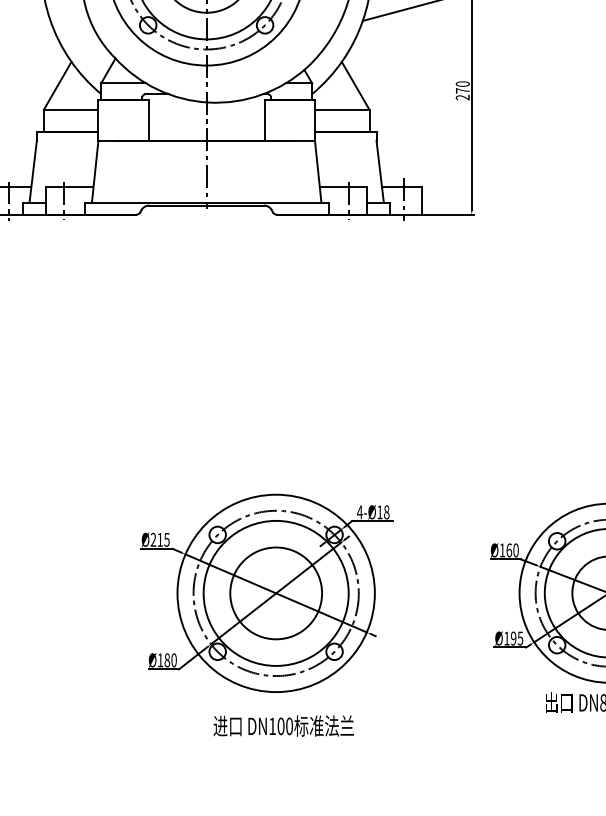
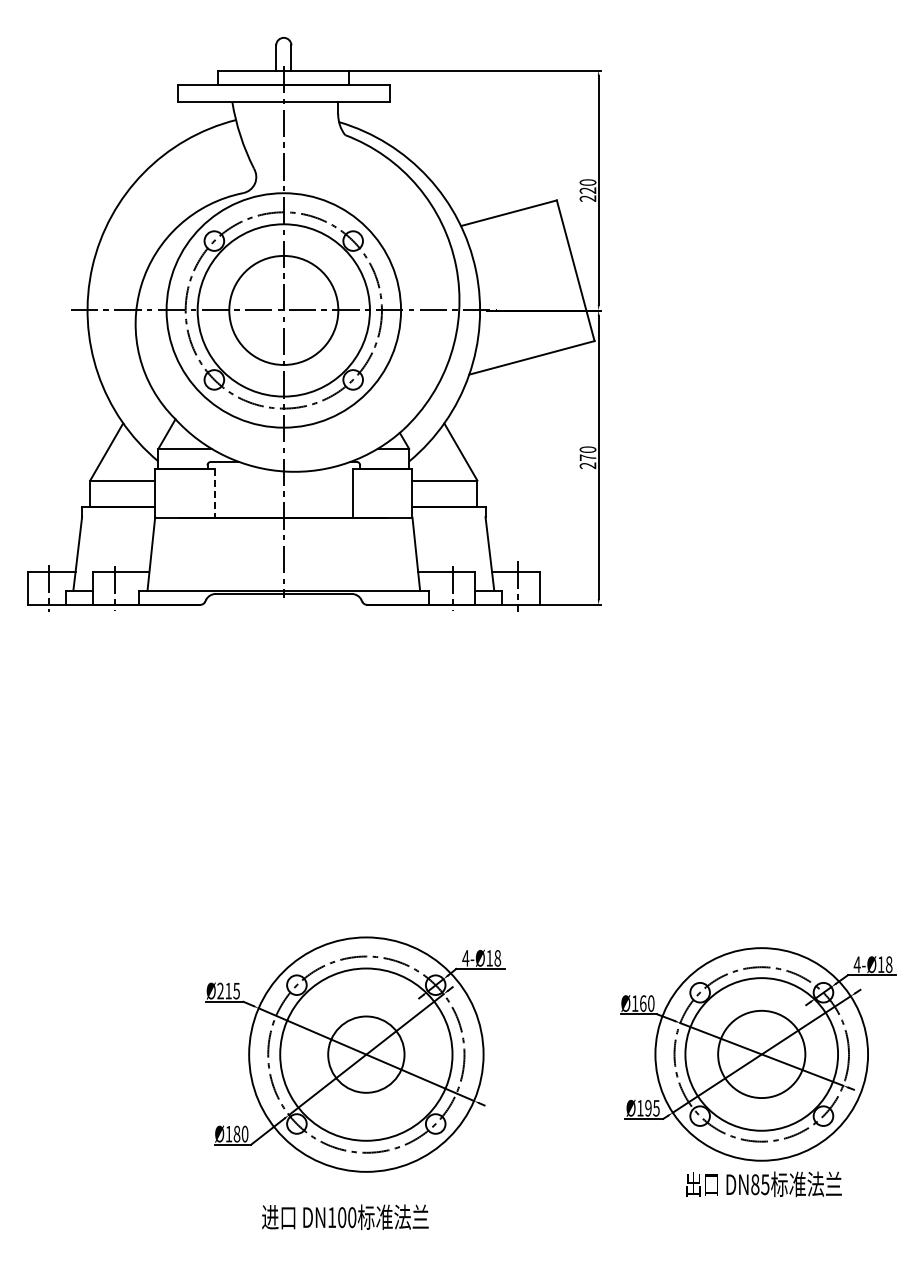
line: (149, 120) -> (215, 493), solid -> dashed
circle: (275, 593) -> (365, 1054), size x0.7
text: (283, 725) -> (345, 1216), moved

